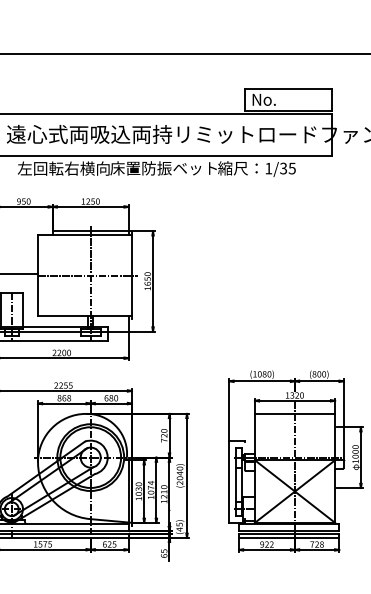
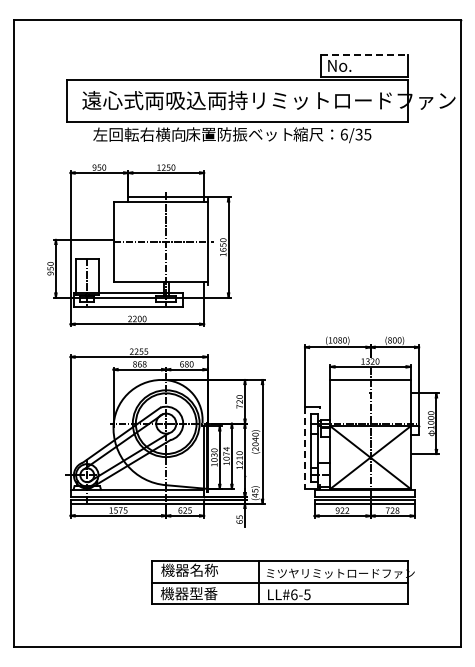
line: (288, 88) -> (364, 54), solid -> dashed
text: (268, 168) -> (344, 134), 1/35 -> 6/35
line: (228, 481) -> (304, 447), solid -> dashed

